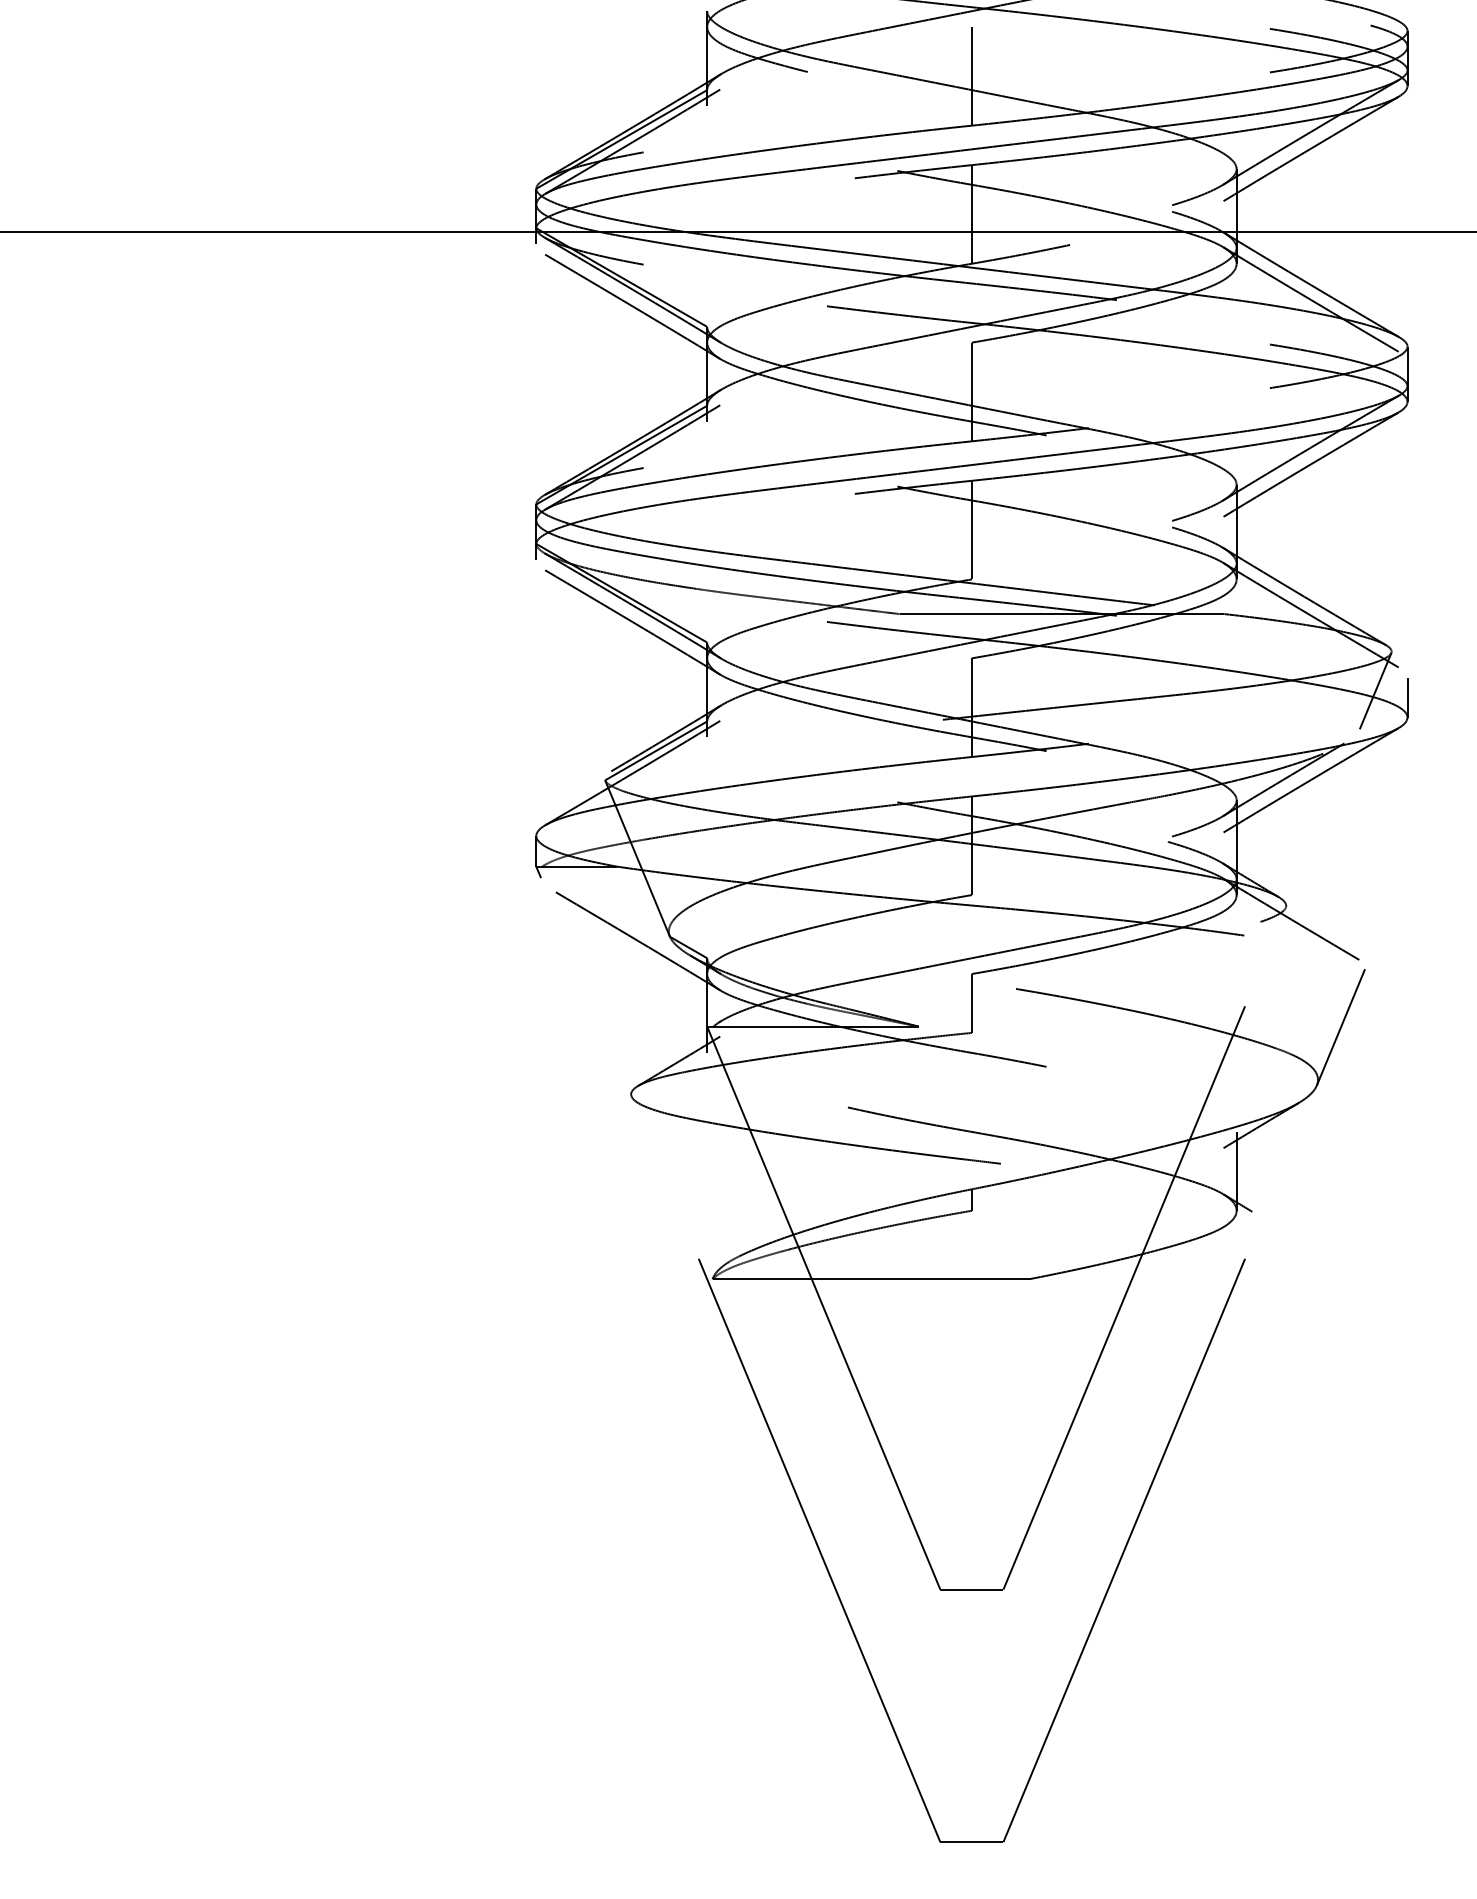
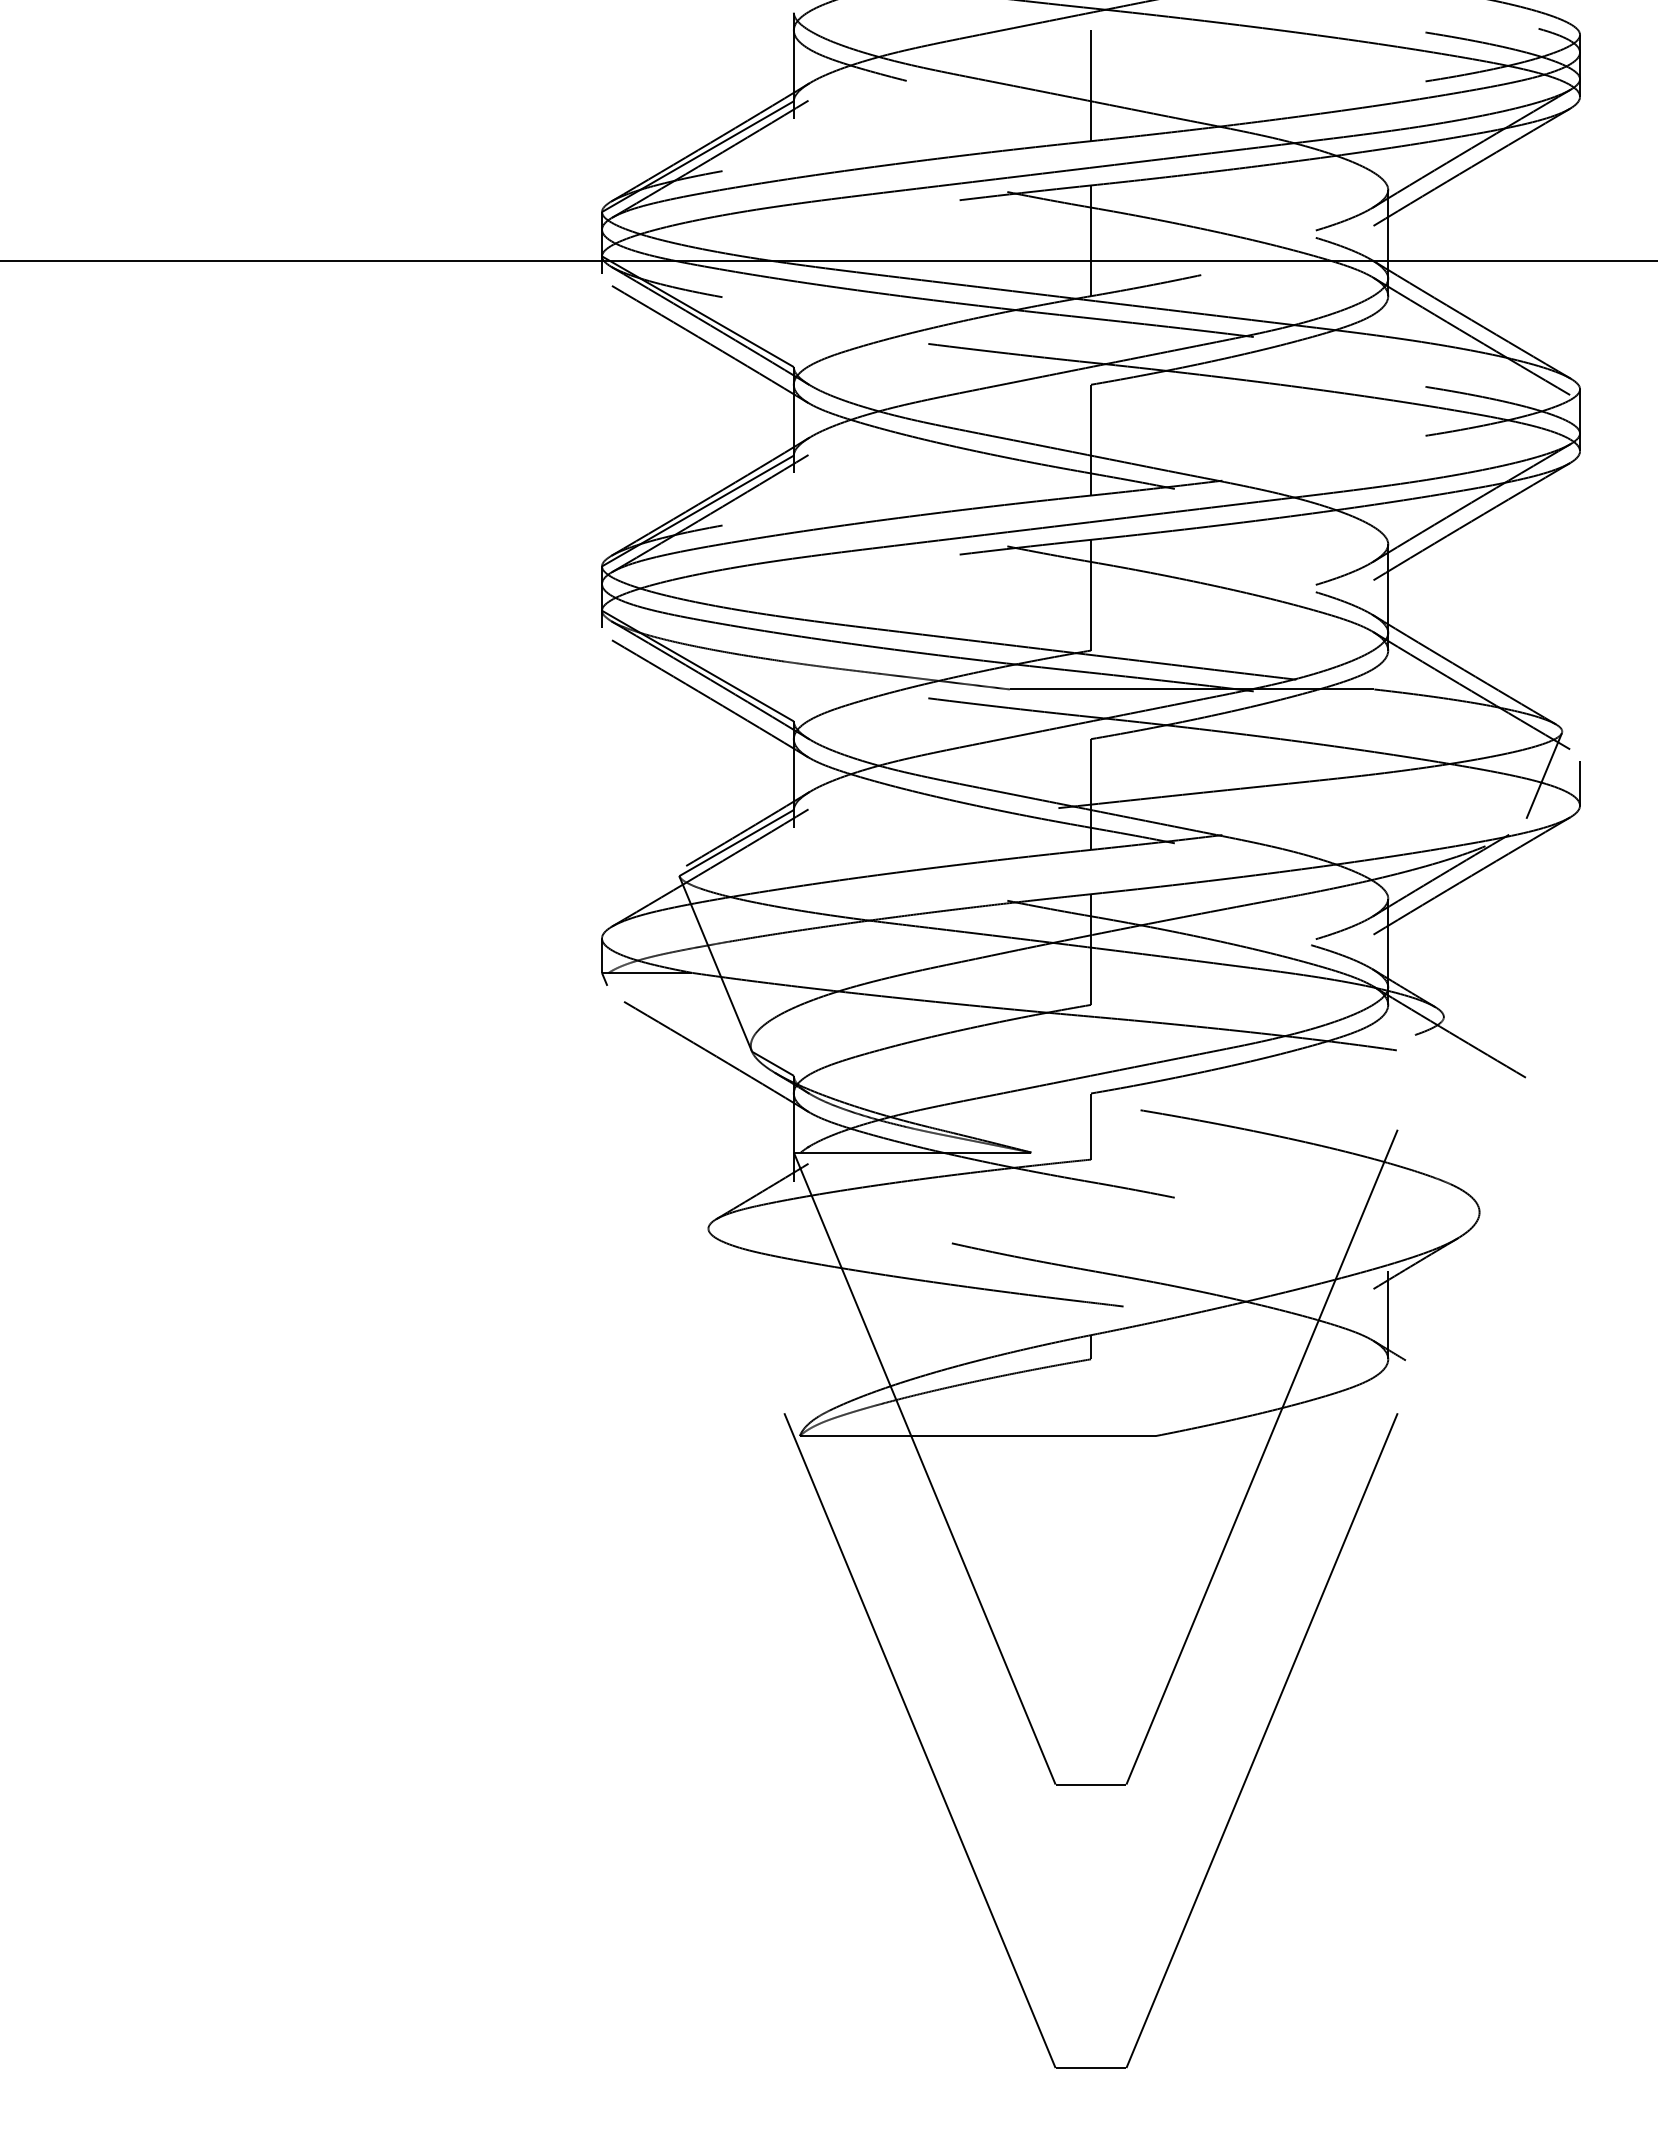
line: (1341, 1027) -> (1505, 1153), removed

